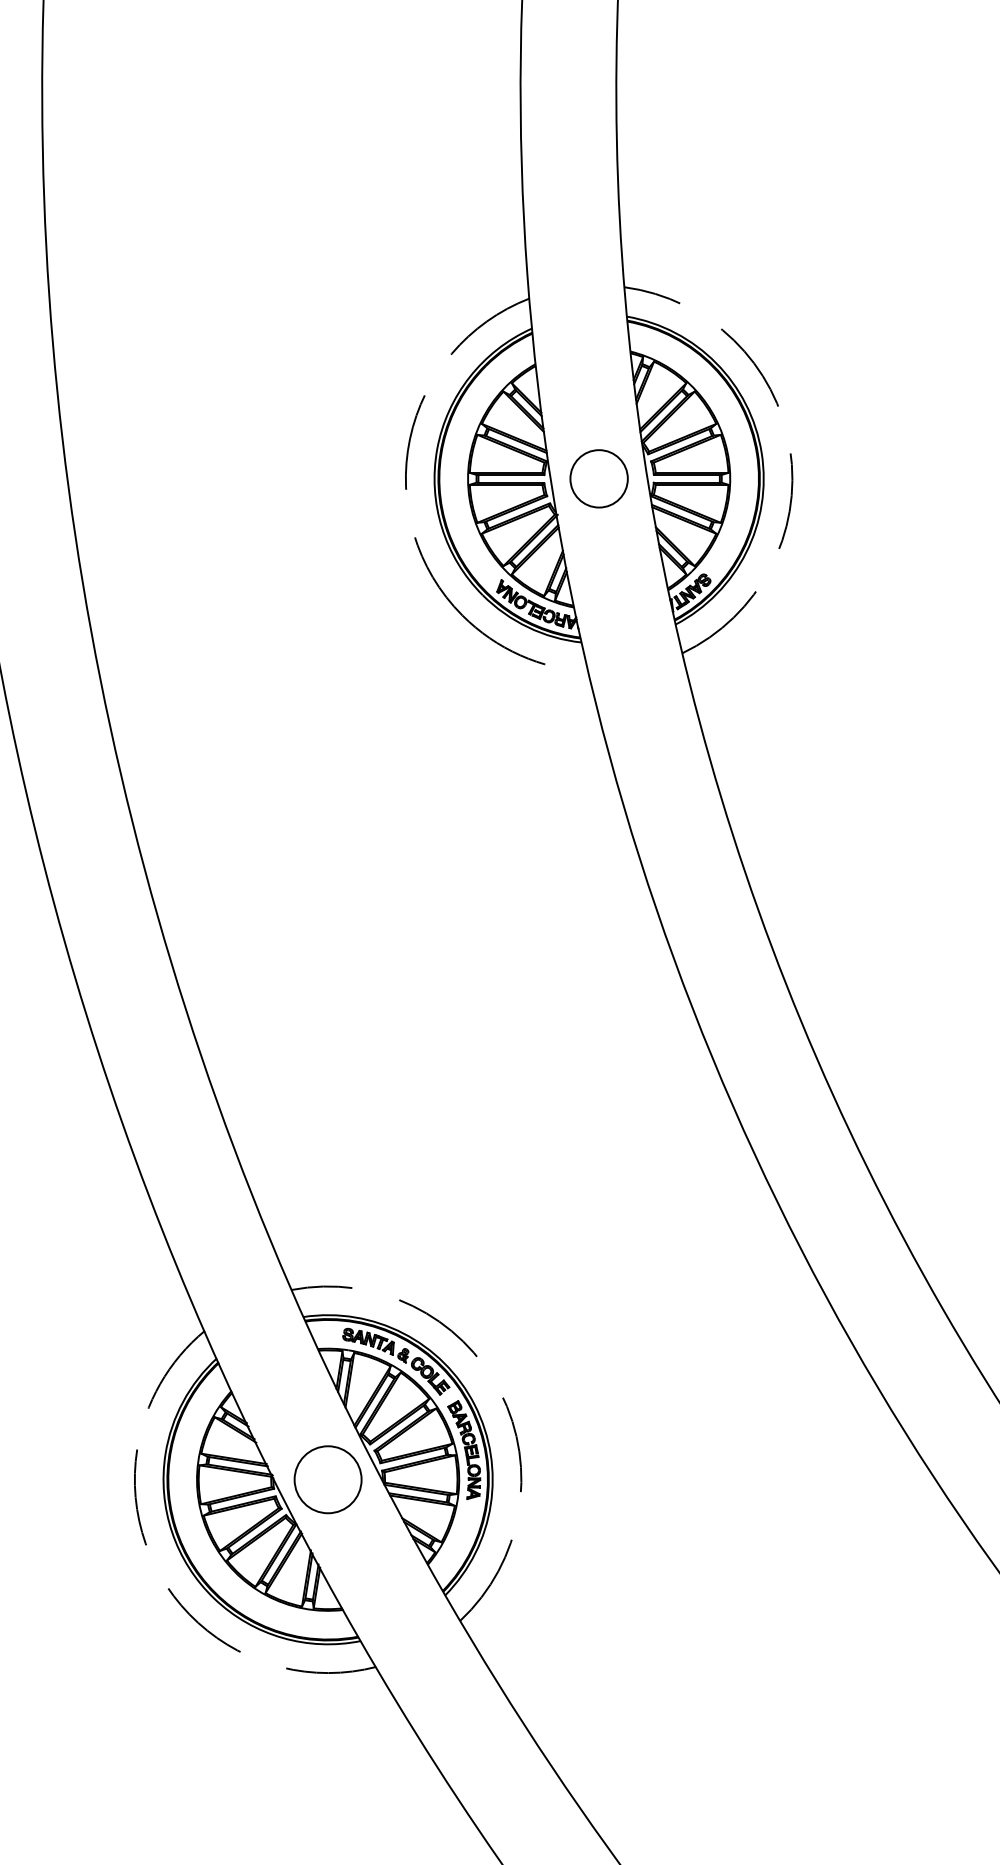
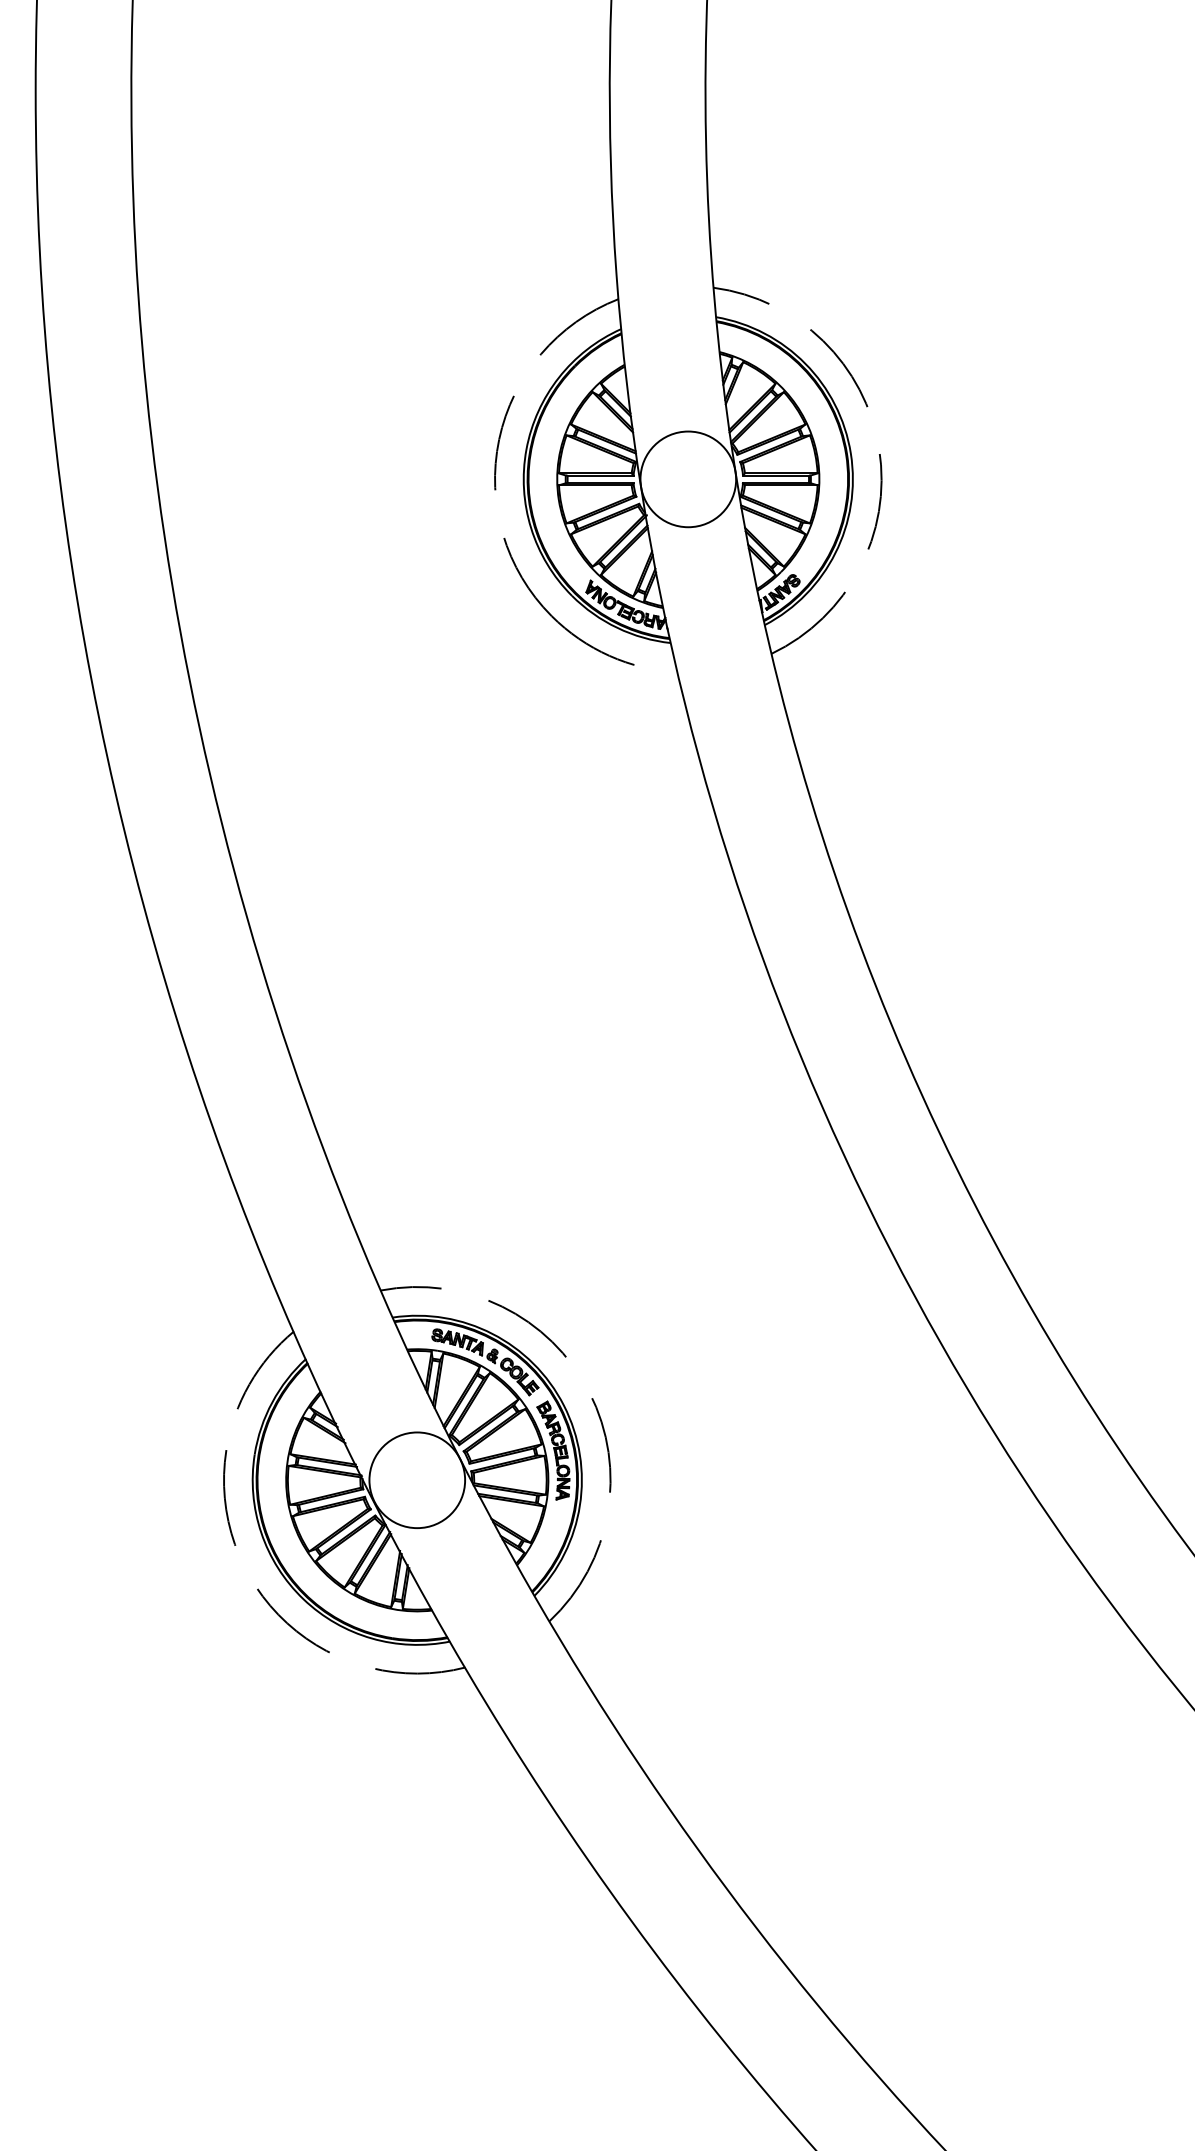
circle: (599, 478) -> (688, 479), size x1.67
circle: (328, 1479) -> (417, 1480), size x1.43

